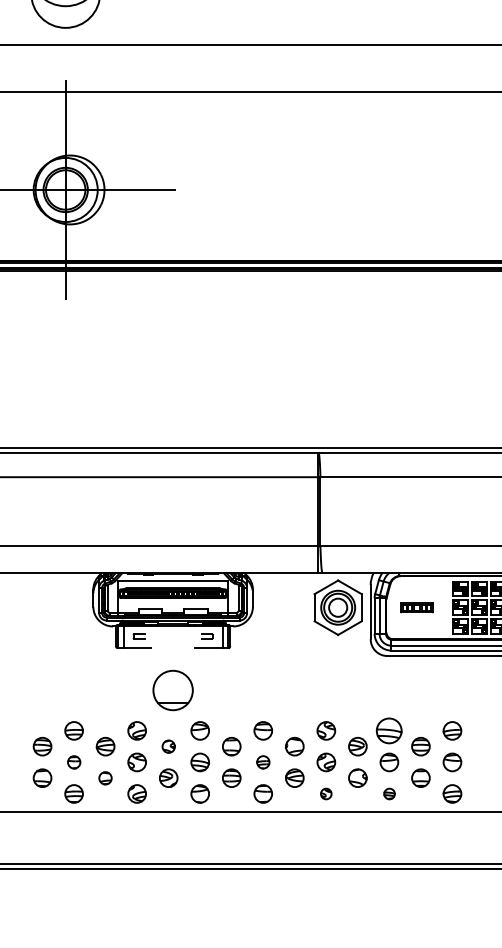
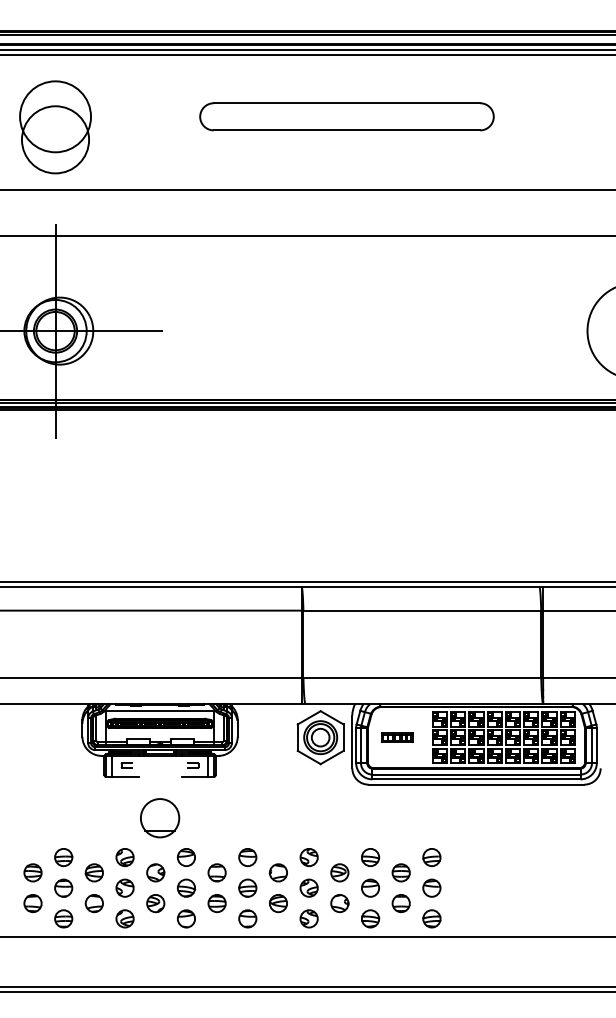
part: (389, 730) -> (370, 857), size x0.71
part: (168, 746) -> (155, 872), size x1.43
part: (73, 761) -> (63, 887), size x1.43
part: (262, 761) -> (247, 887), size x1.43
part: (104, 778) -> (93, 903), size x1.43
part: (325, 793) -> (308, 918), size x1.67
part: (389, 793) -> (370, 918), size x1.67

